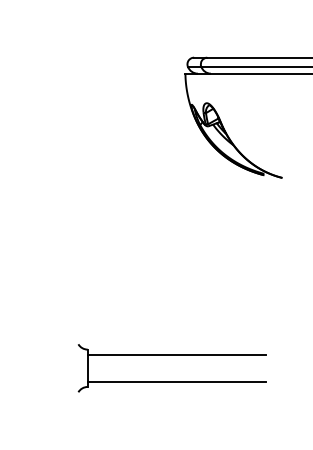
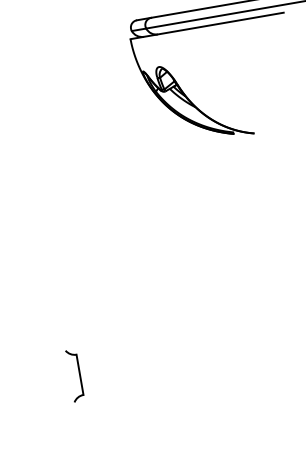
line: (176, 354) -> (173, 343), removed
line: (176, 381) -> (178, 372), removed

